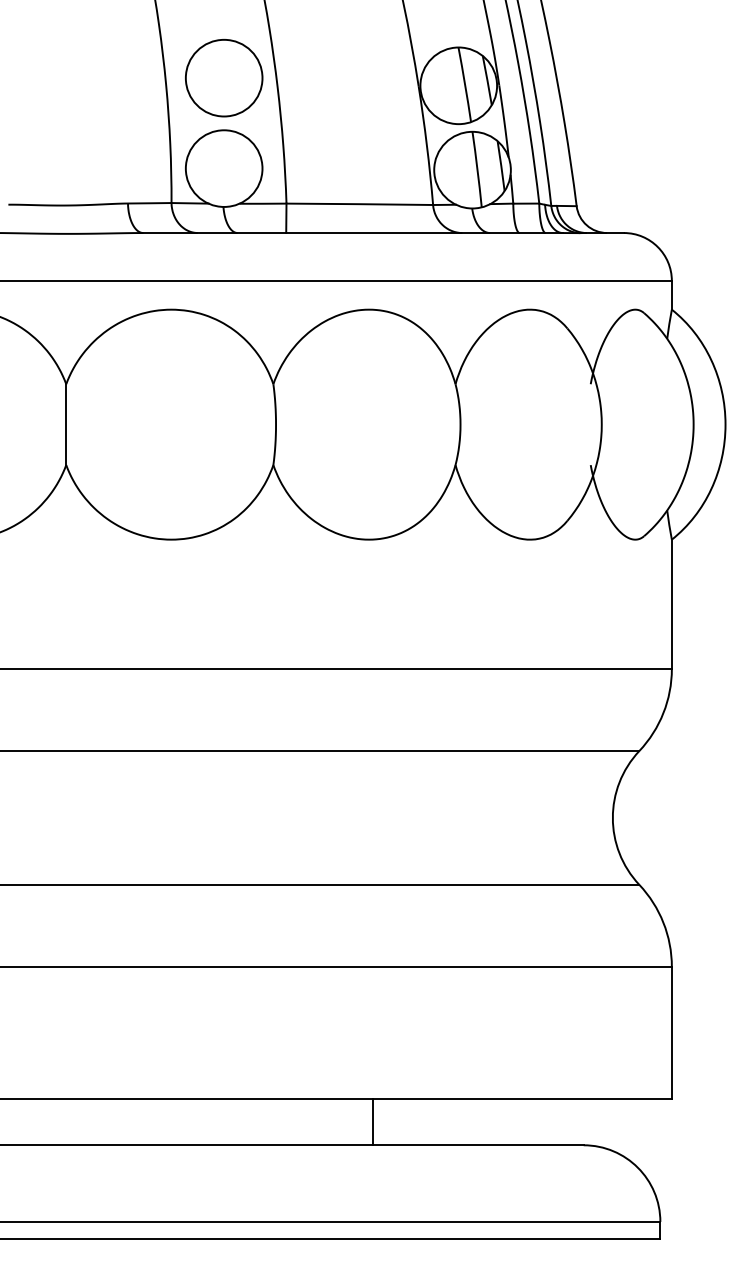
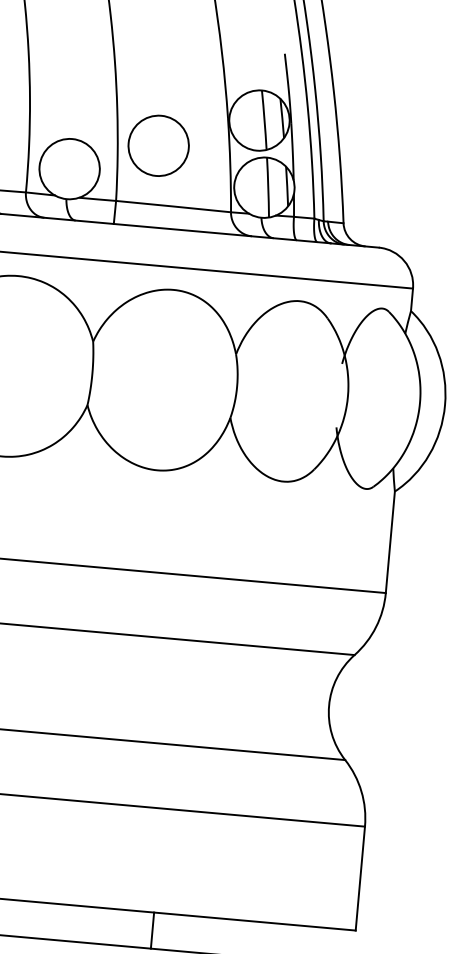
circle: (224, 78) -> (158, 146), moved
line: (372, 1122) -> (152, 930), moved

